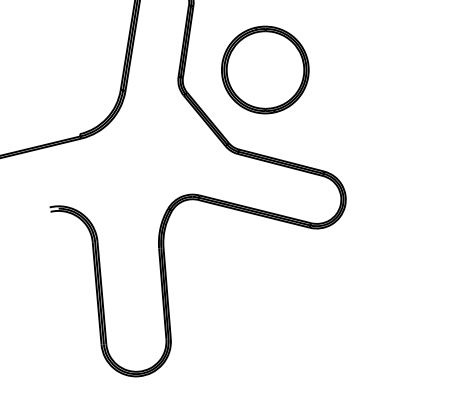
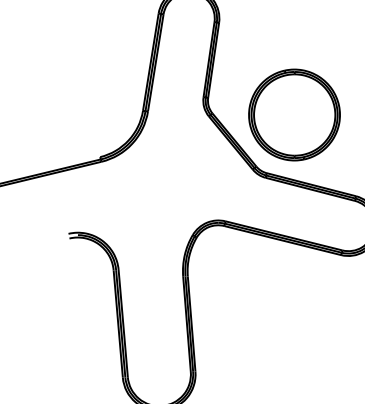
part: (265, 69) -> (294, 114), moved

